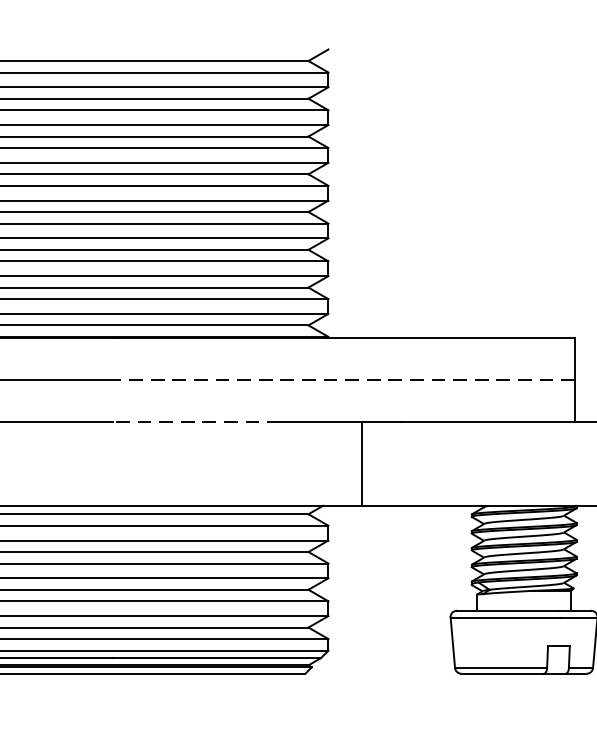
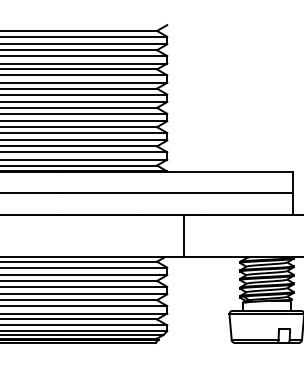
line: (344, 380) -> (175, 193), dashed -> solid
line: (197, 421) -> (100, 214), dashed -> solid

